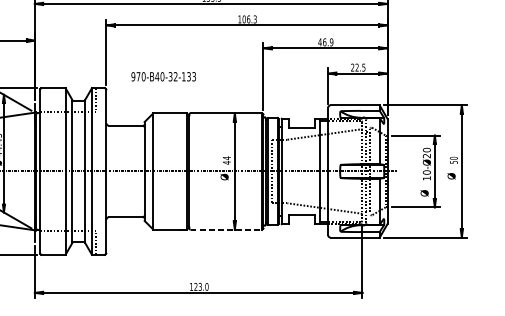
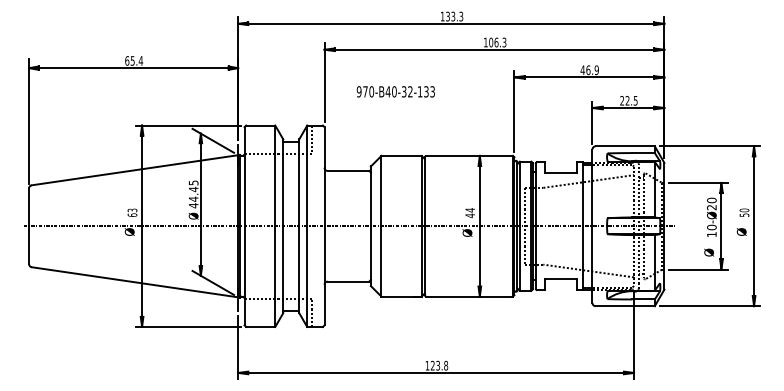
text: (163, 76) -> (395, 91), moved
line: (227, 229) -> (470, 296), dashed -> solid
text: (207, 286) -> (446, 365), 123.0 -> 123.8

